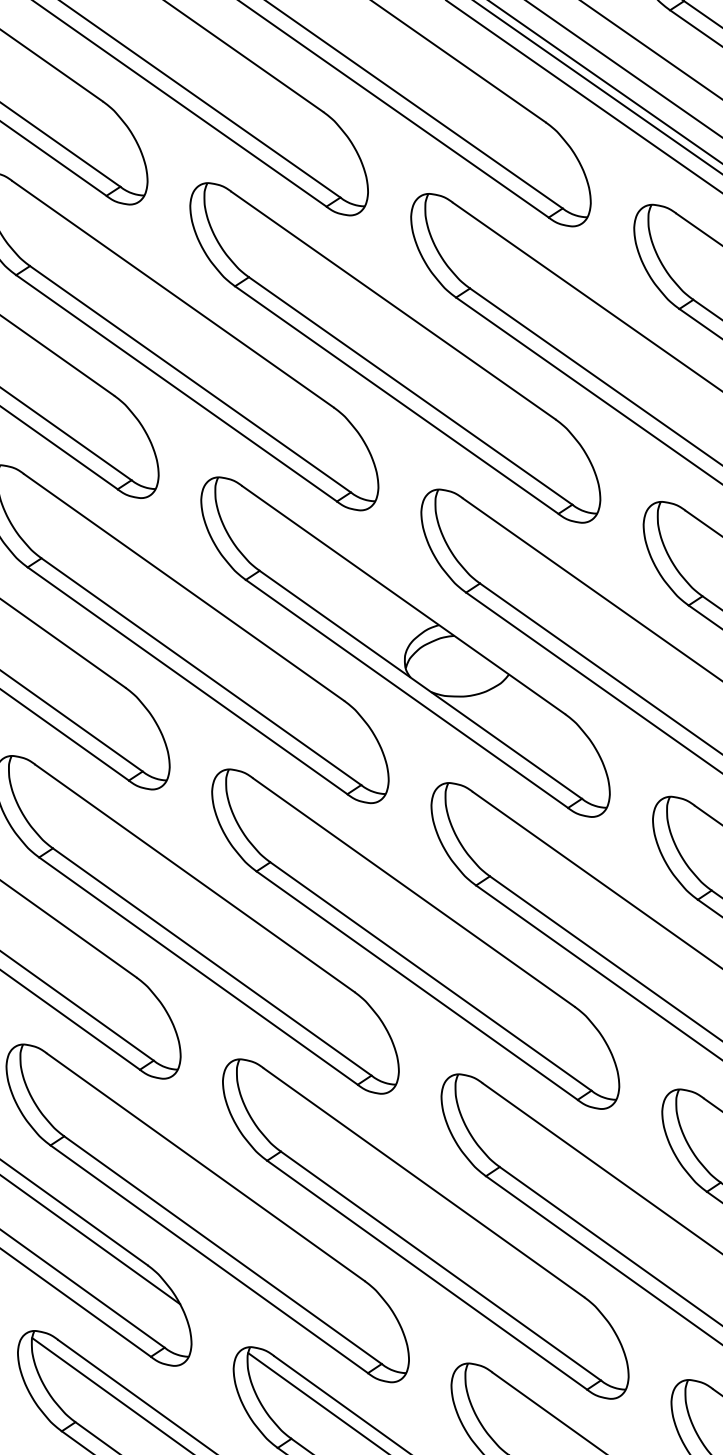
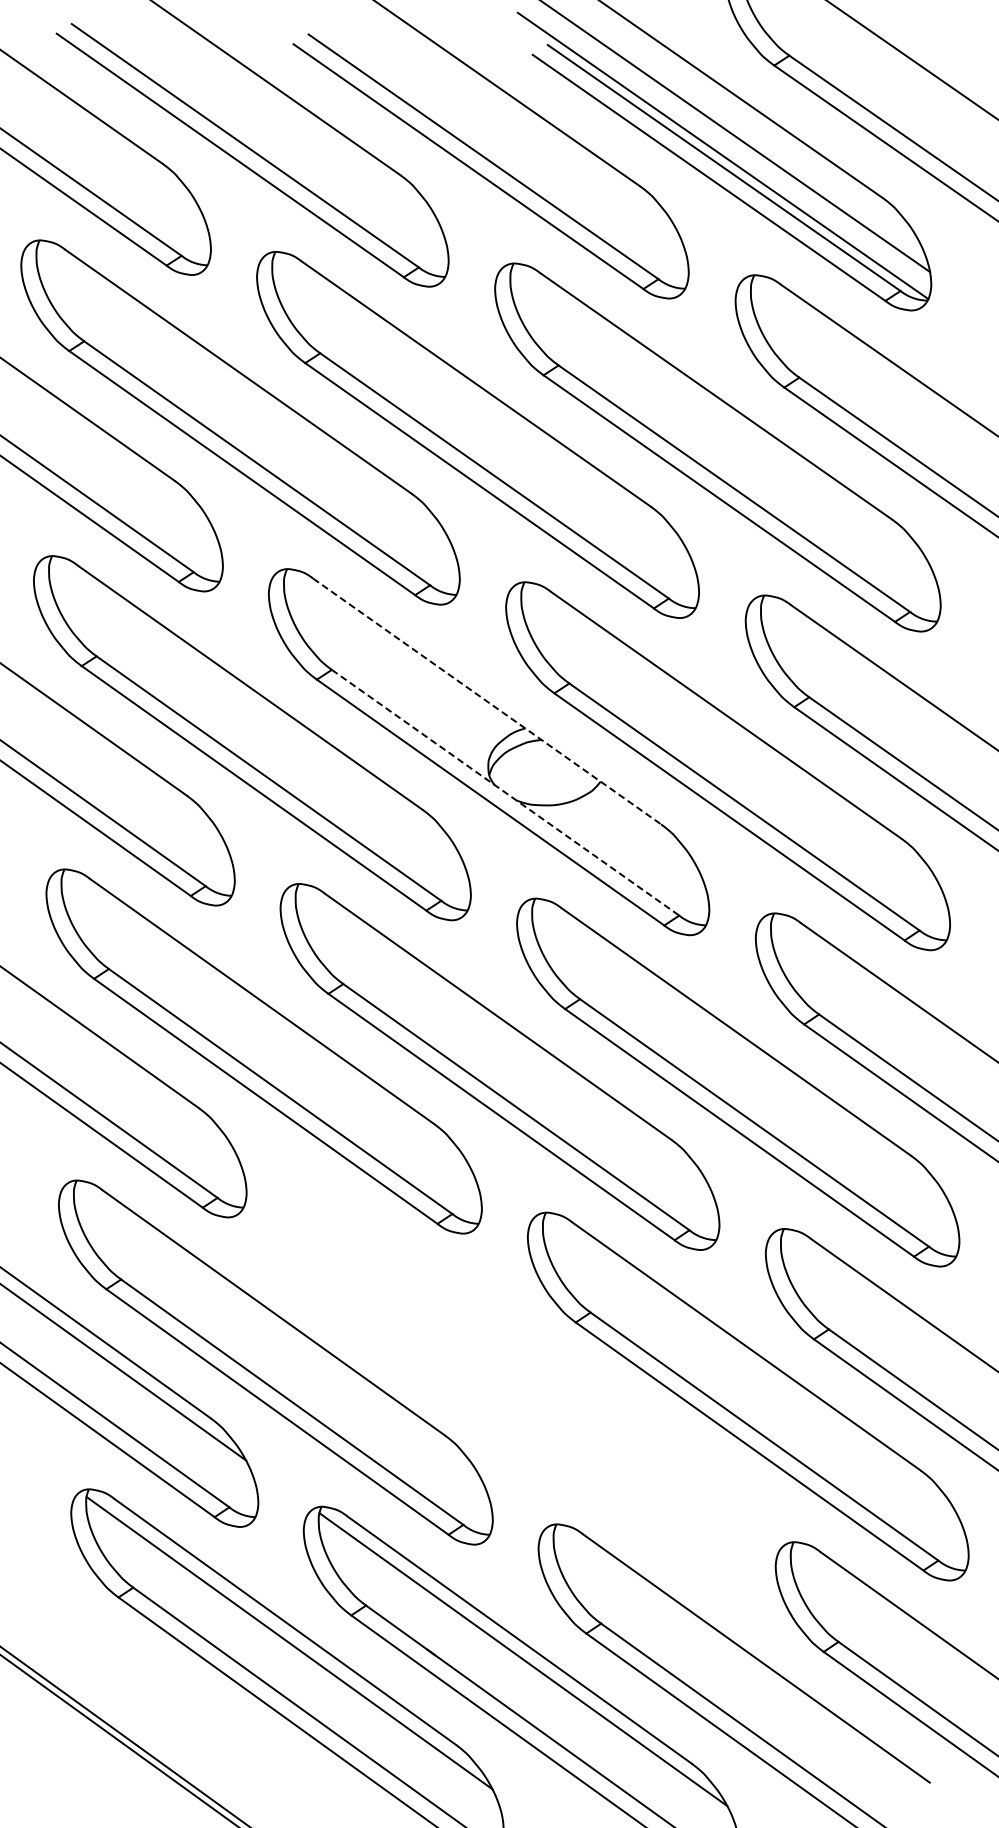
line: (404, 600) -> (487, 701), solid -> dashed
line: (420, 684) -> (505, 792), solid -> dashed
part: (425, 1229) -> (510, 1379), removed

